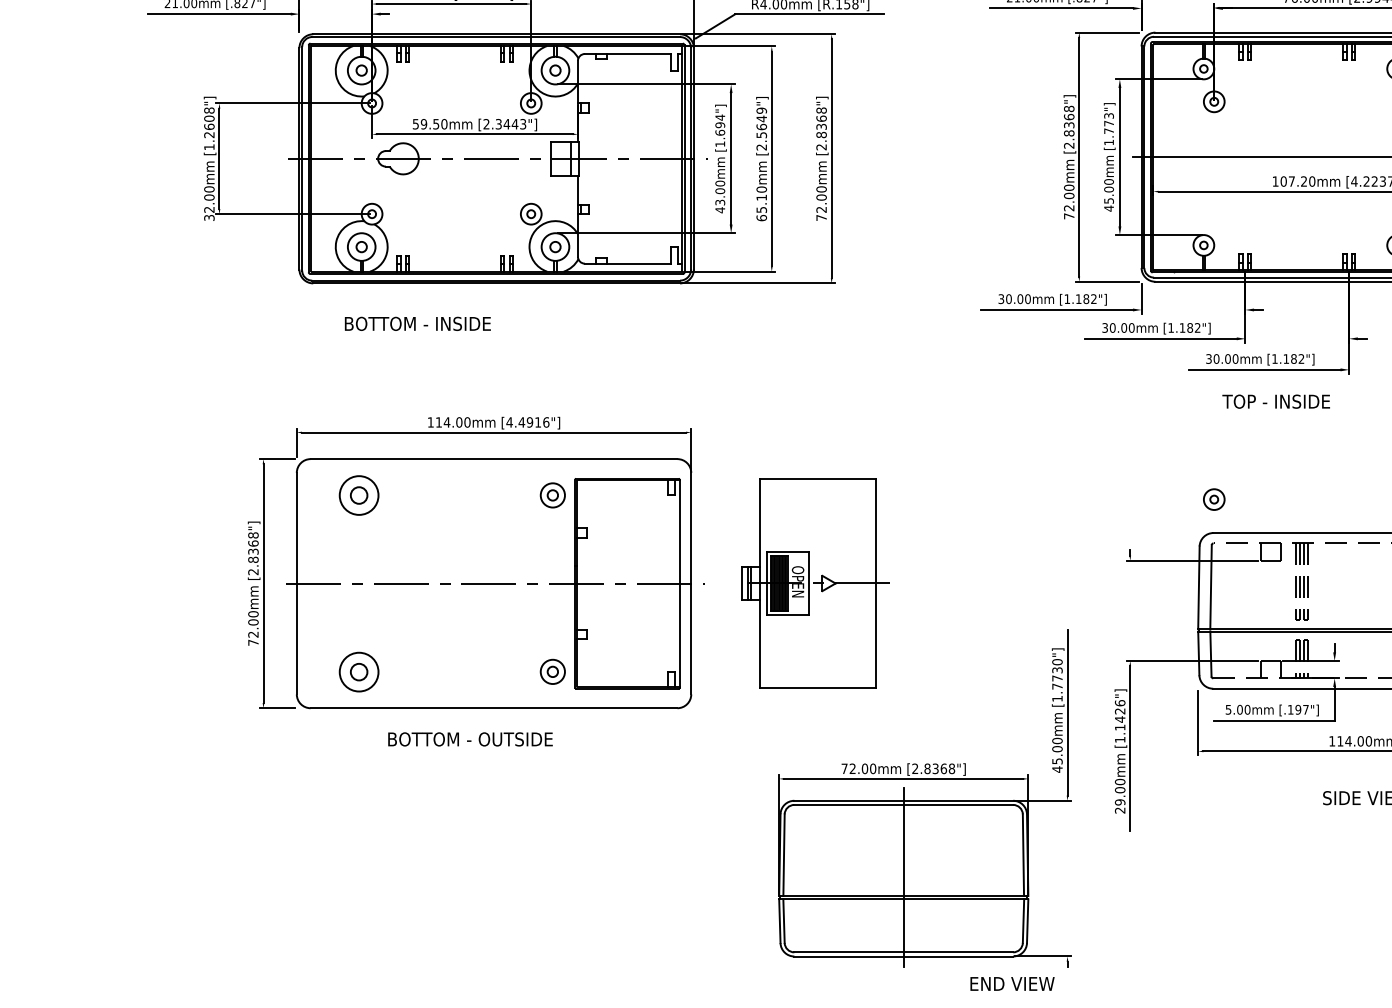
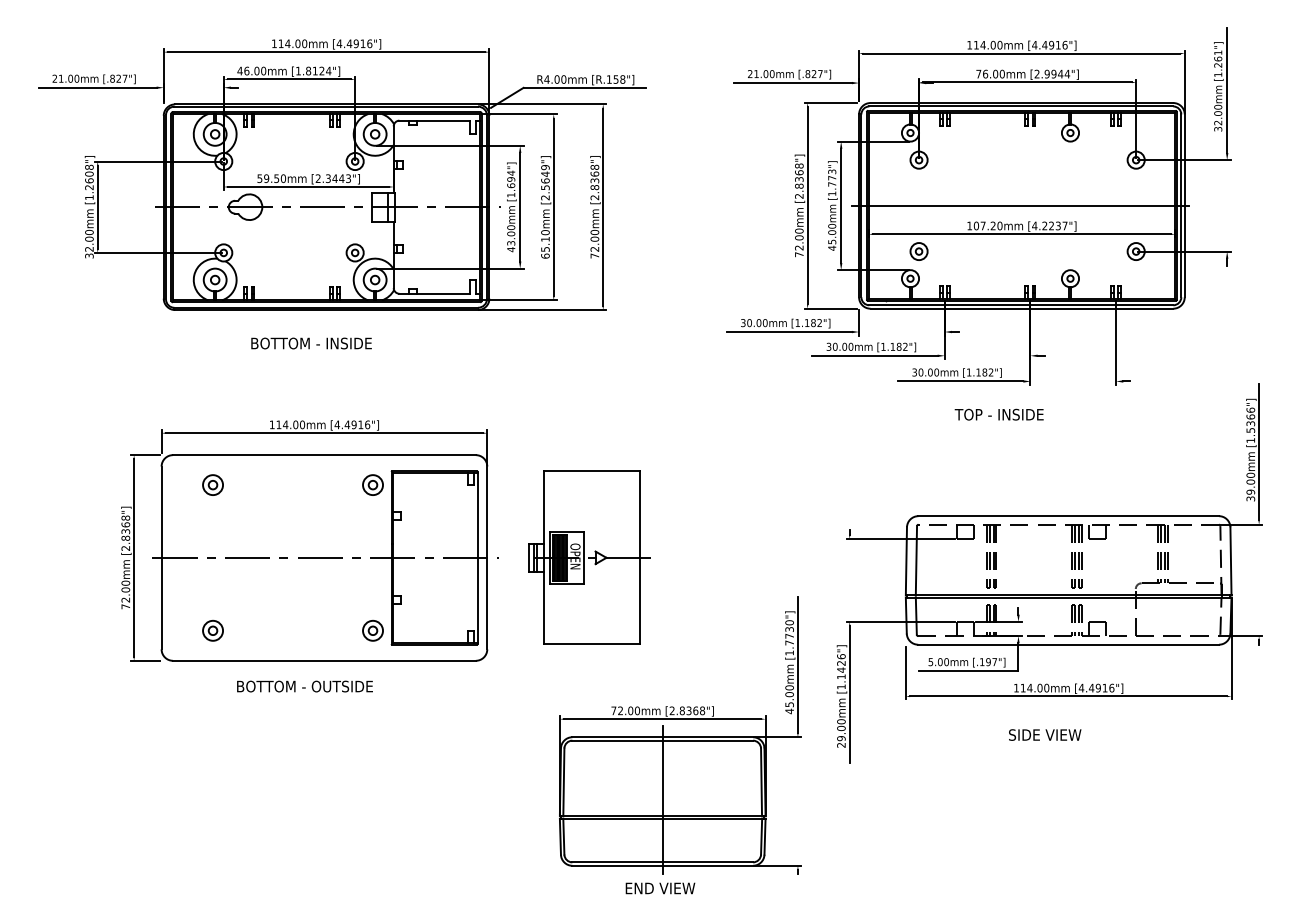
text: (417, 323) -> (311, 343), moved
text: (1275, 401) -> (998, 414), moved
part: (358, 494) -> (212, 484), size x0.62
part: (1213, 499) -> (918, 251), moved
part: (358, 671) -> (212, 630), size x0.62
text: (1012, 983) -> (660, 888), moved

